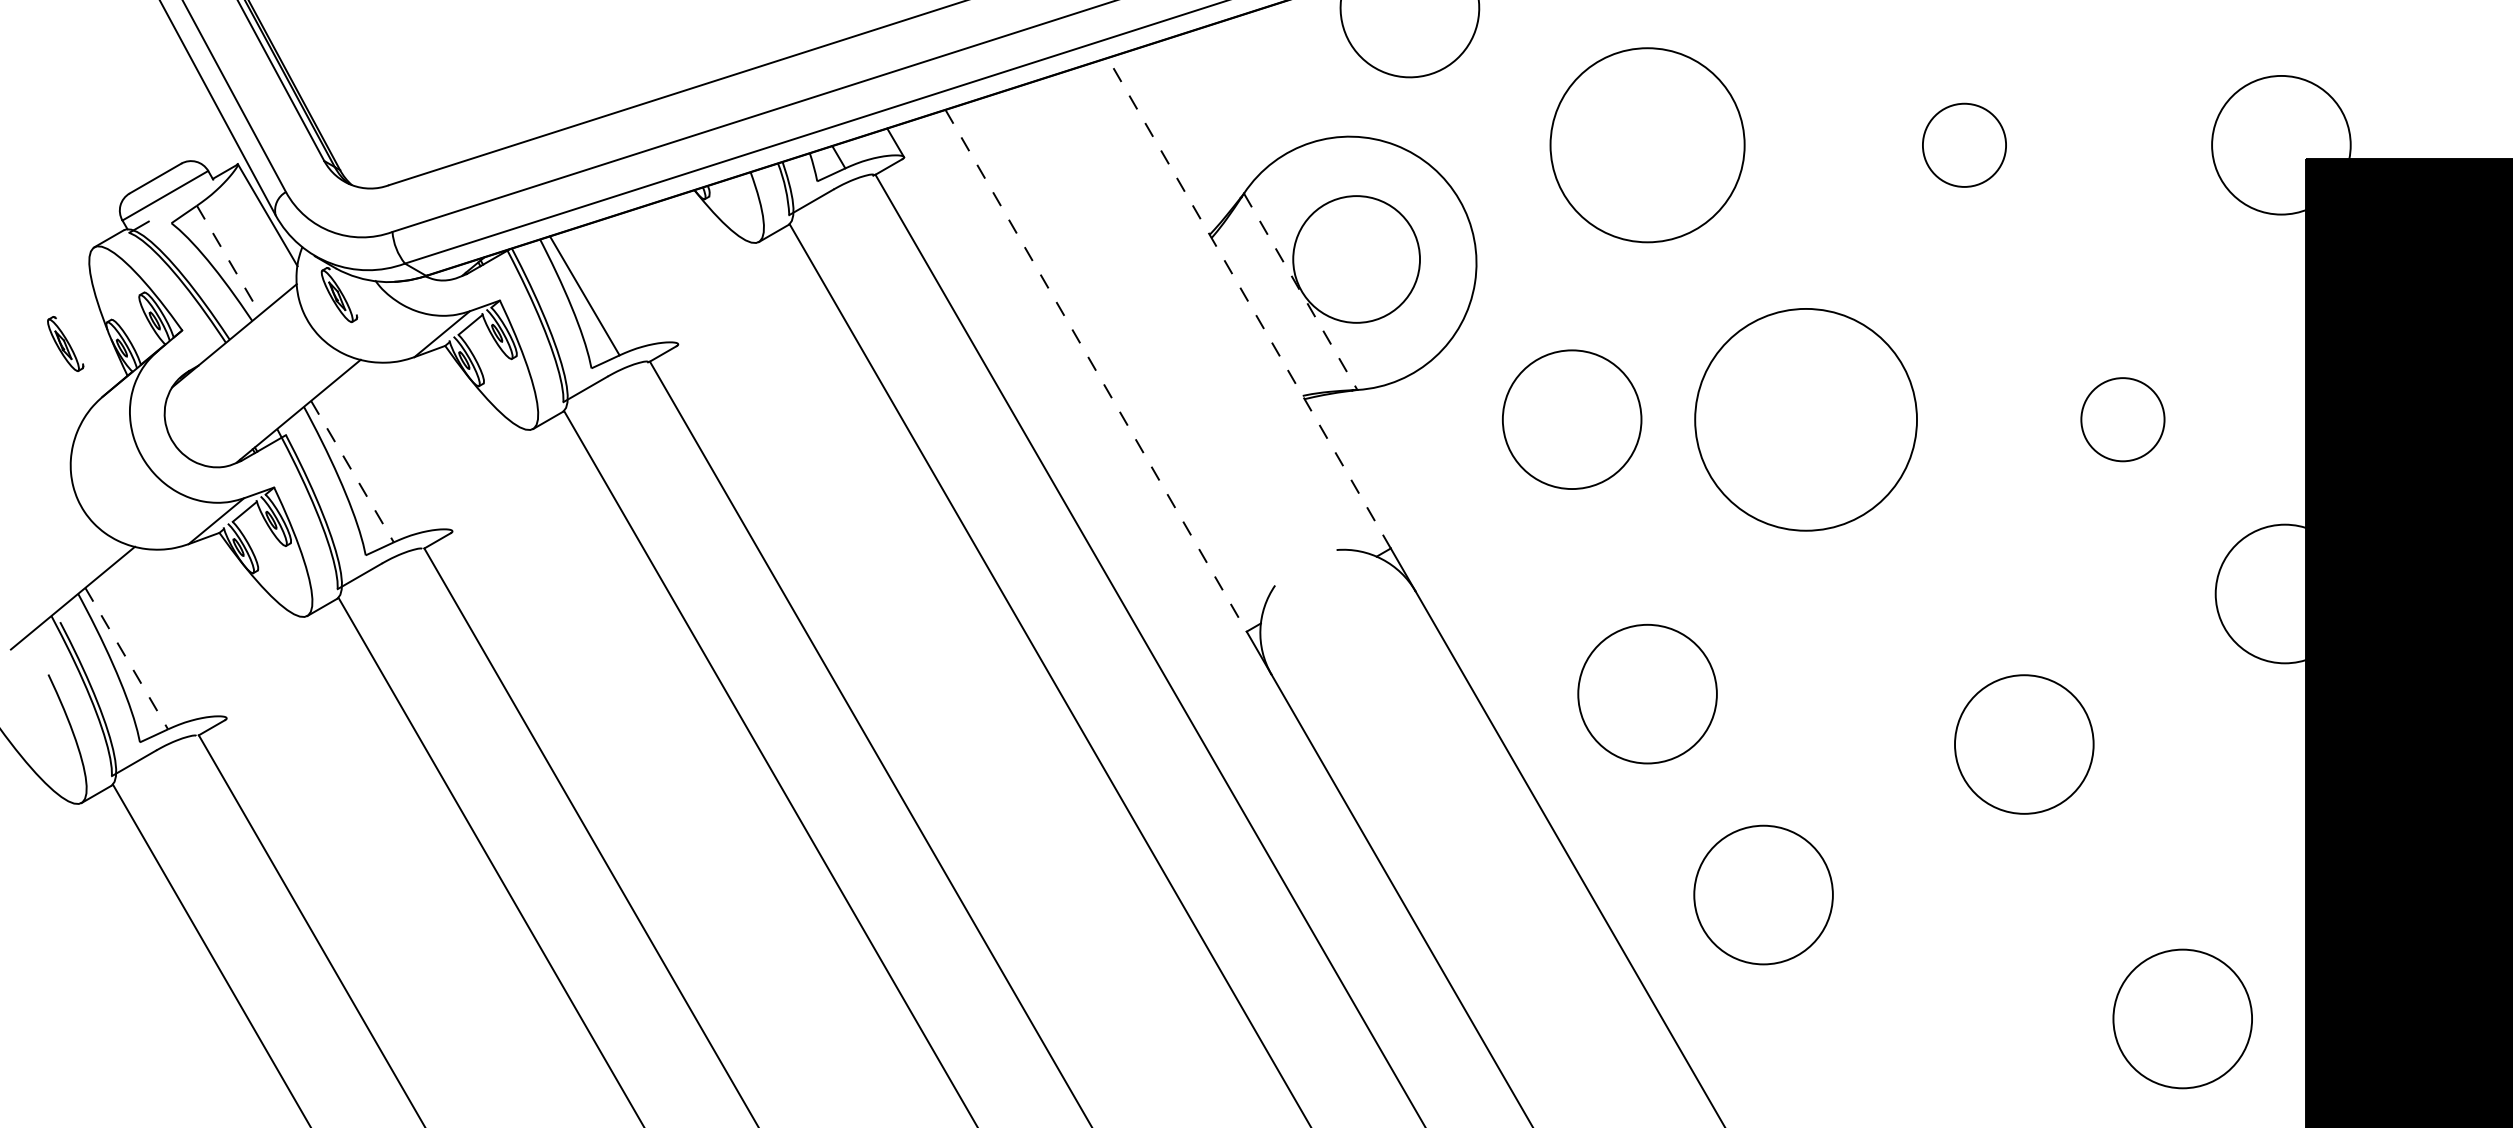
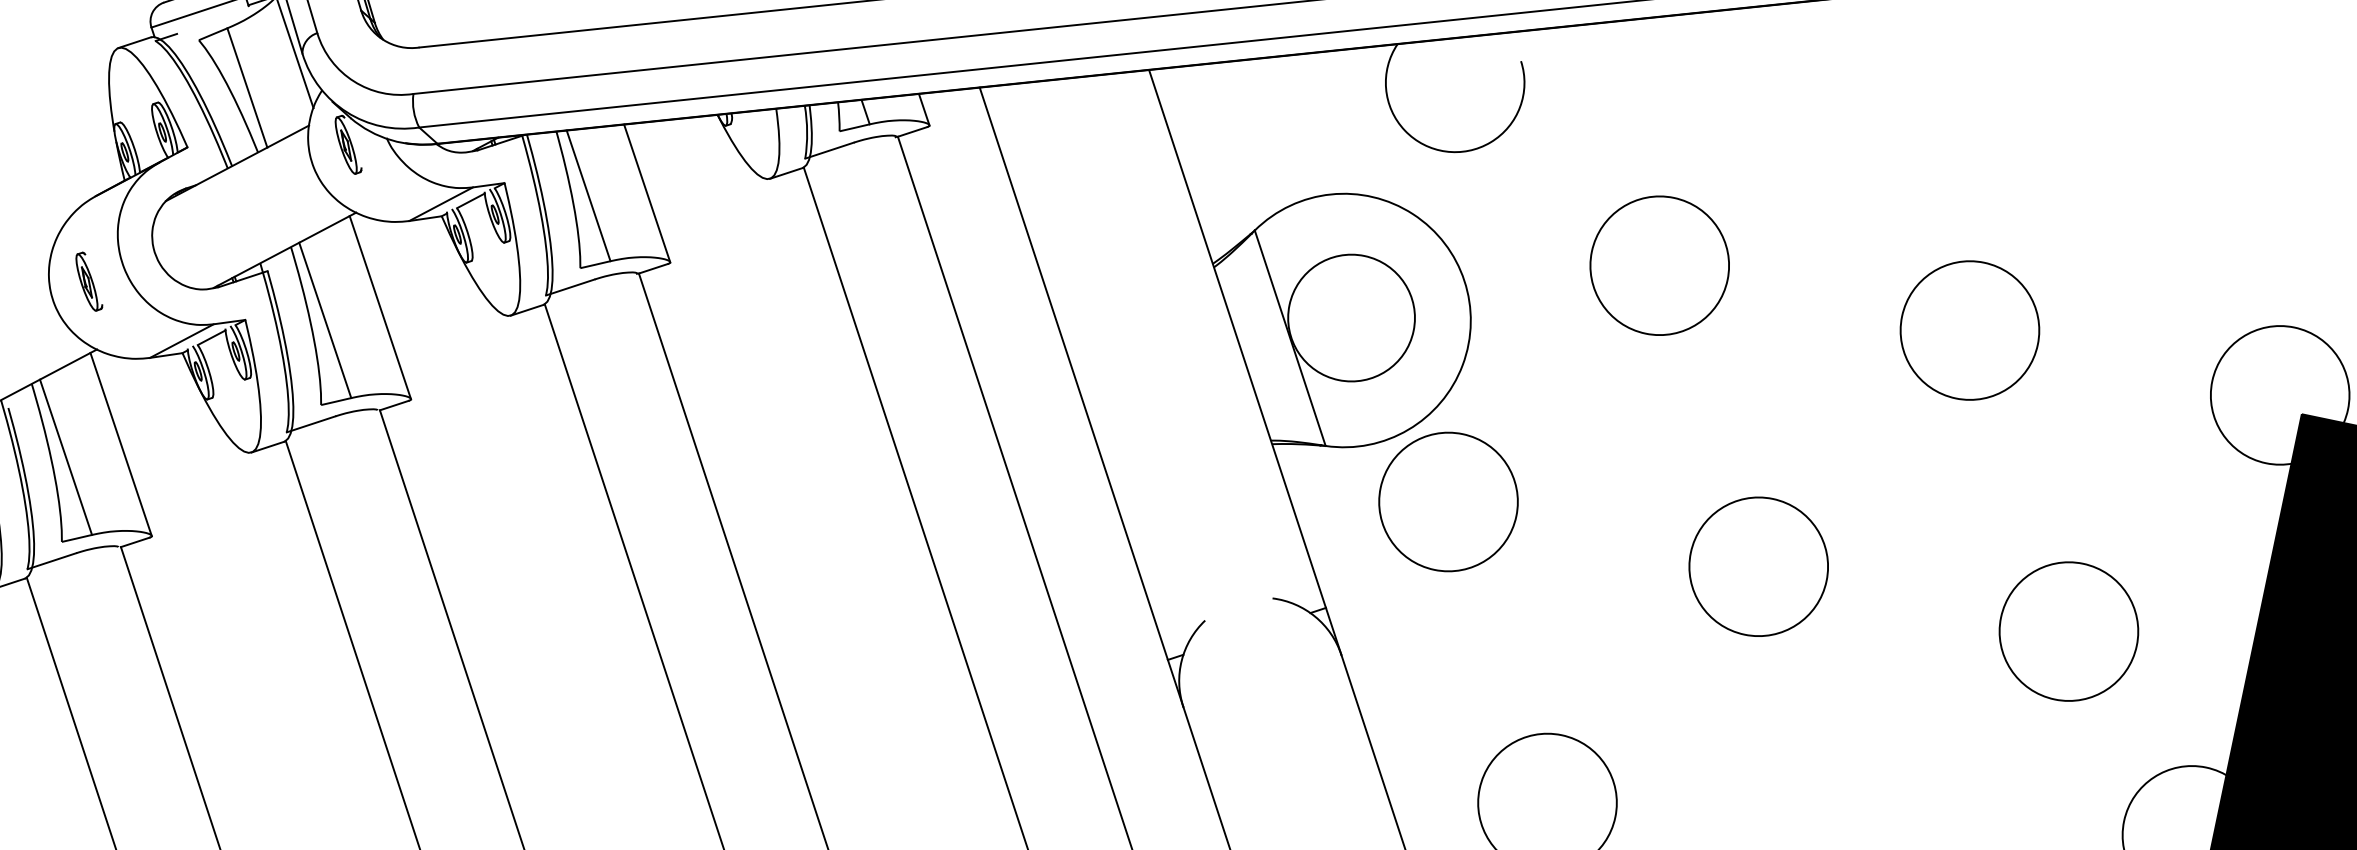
circle: (1647, 144) -> (1659, 264), size x0.71
circle: (1964, 145) -> (1969, 330), size x1.67
line: (228, 260) -> (247, 88), dashed -> solid
line: (641, 281) -> (647, 193), added
line: (1300, 292) -> (1289, 338), dashed -> solid
line: (1249, 302) -> (1237, 338), dashed -> solid
part: (65, 343) -> (89, 281), moved
line: (1096, 371) -> (1074, 374), dashed -> solid
circle: (1572, 419) -> (1448, 501), moved
circle: (1805, 419) -> (1758, 566), size x0.62
circle: (2122, 419) -> (2068, 631), size x1.67
line: (403, 447) -> (380, 307), added
line: (352, 471) -> (325, 320), dashed -> solid
line: (177, 634) -> (120, 444), added
line: (126, 658) -> (65, 457), dashed -> solid

